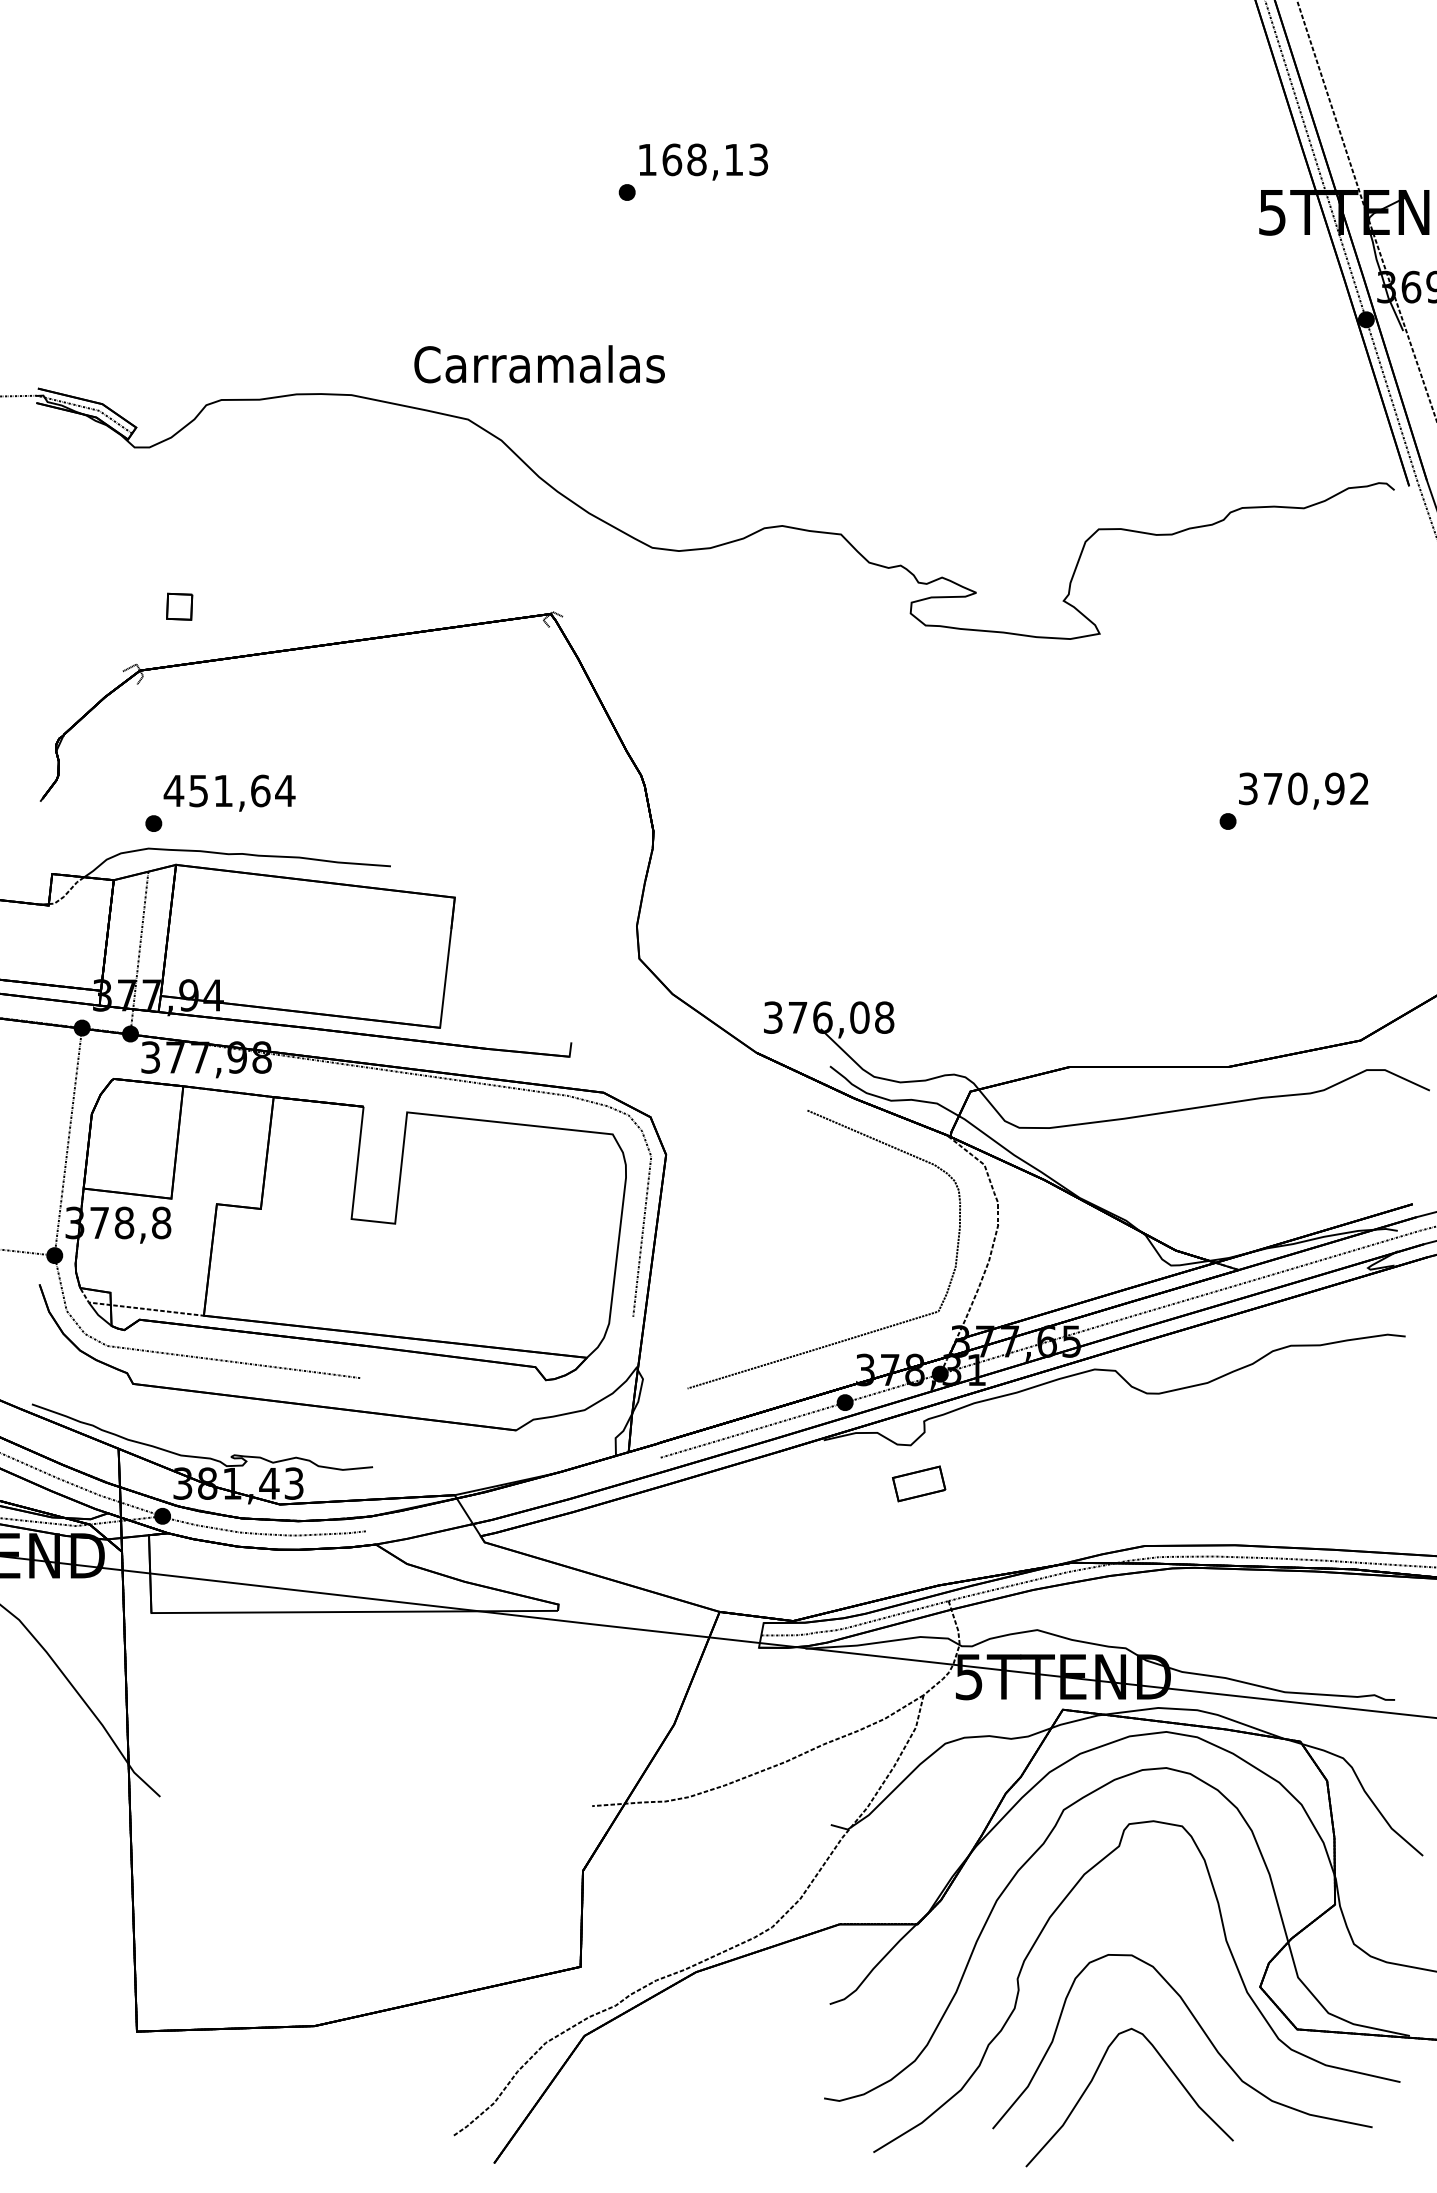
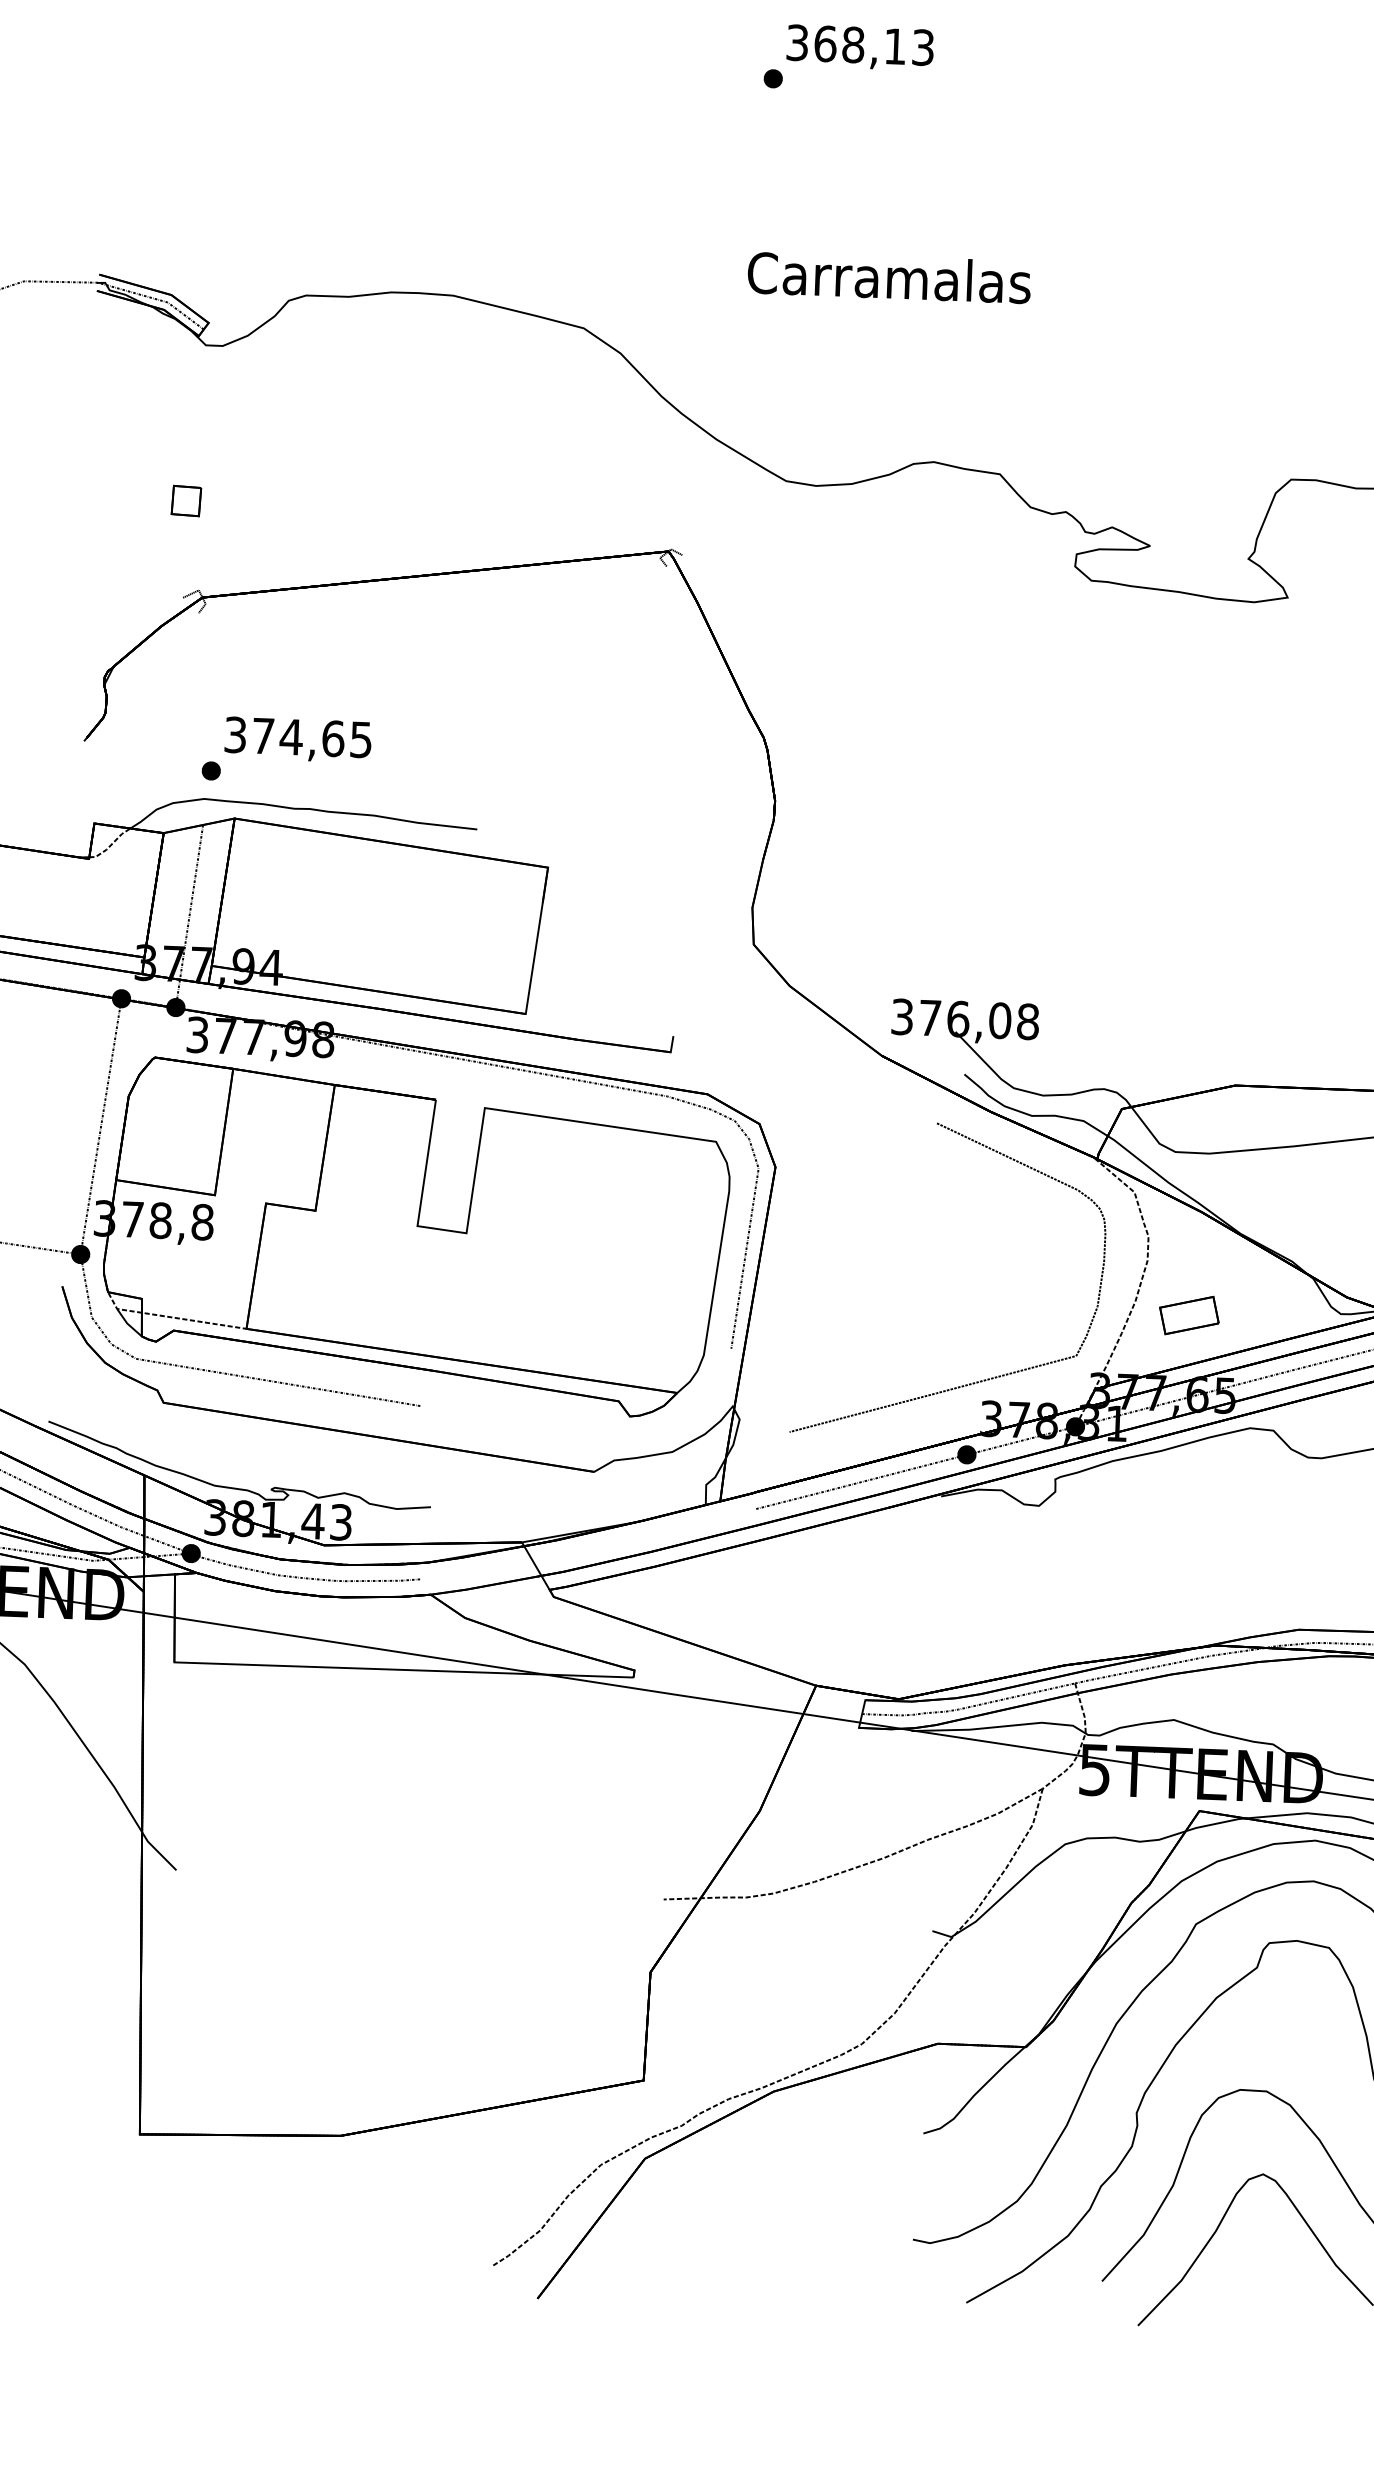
text: (647, 159) -> (797, 42), 168,13 -> 368,13
text: (539, 364) -> (889, 277), moved
part: (179, 606) -> (186, 500), moved
text: (229, 790) -> (298, 736), 451,64 -> 374,65
part: (919, 1483) -> (1189, 1315), moved

